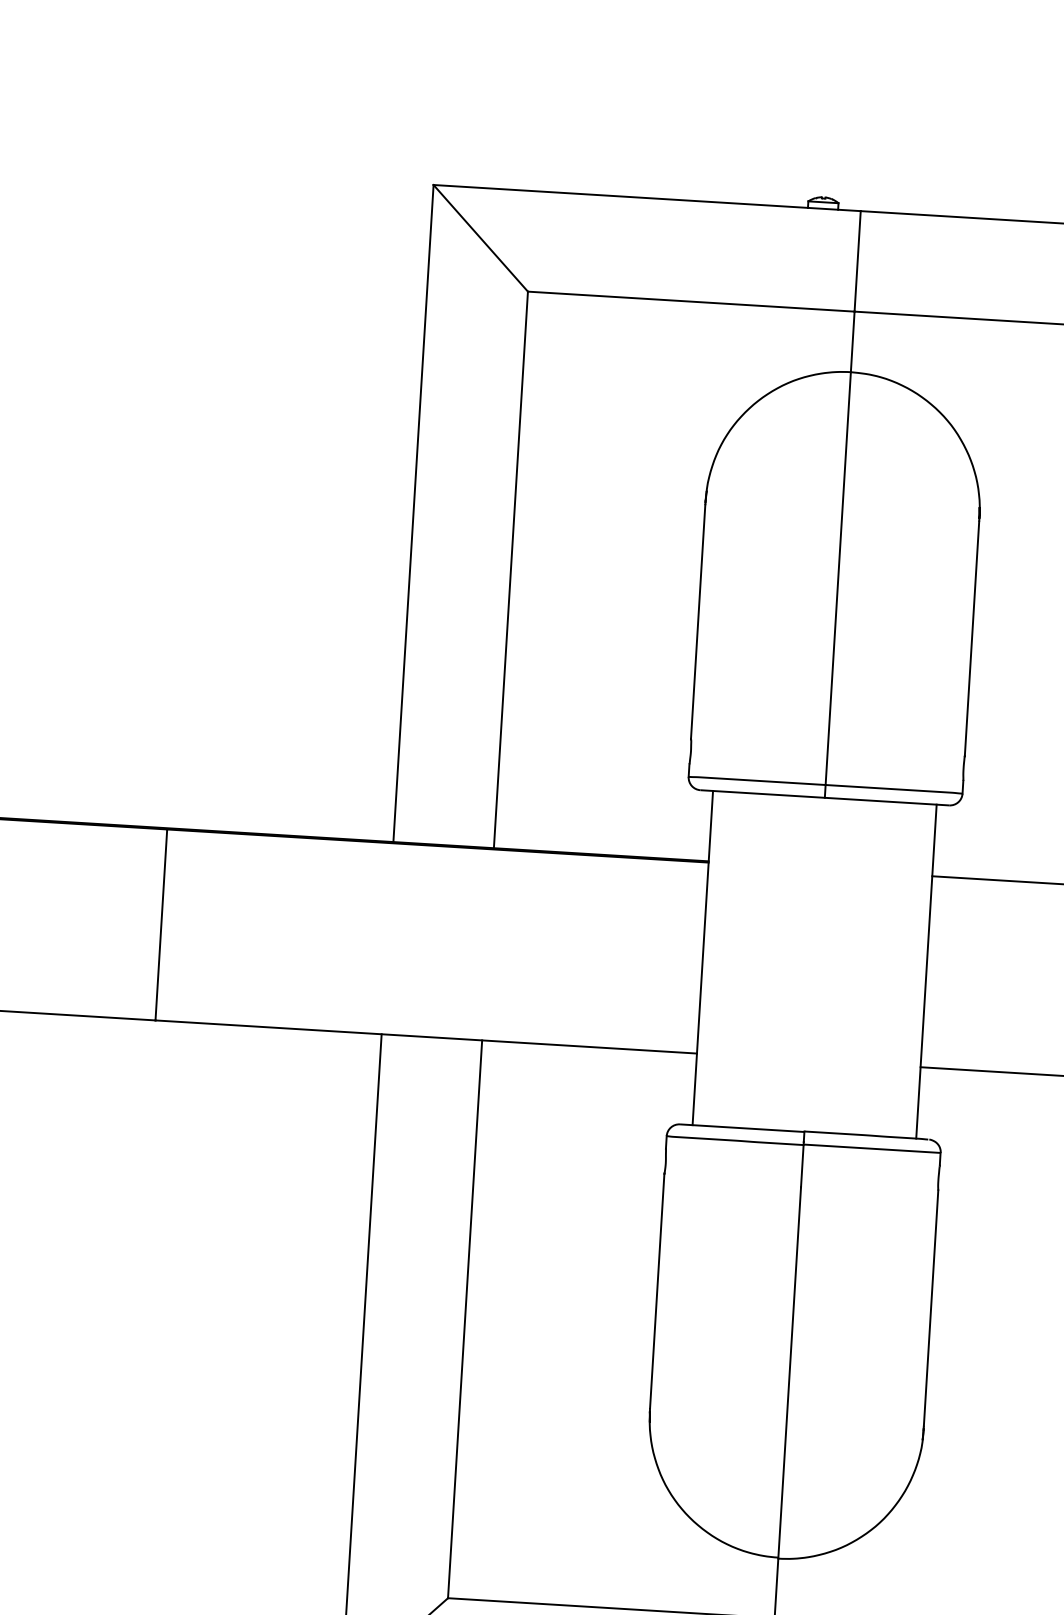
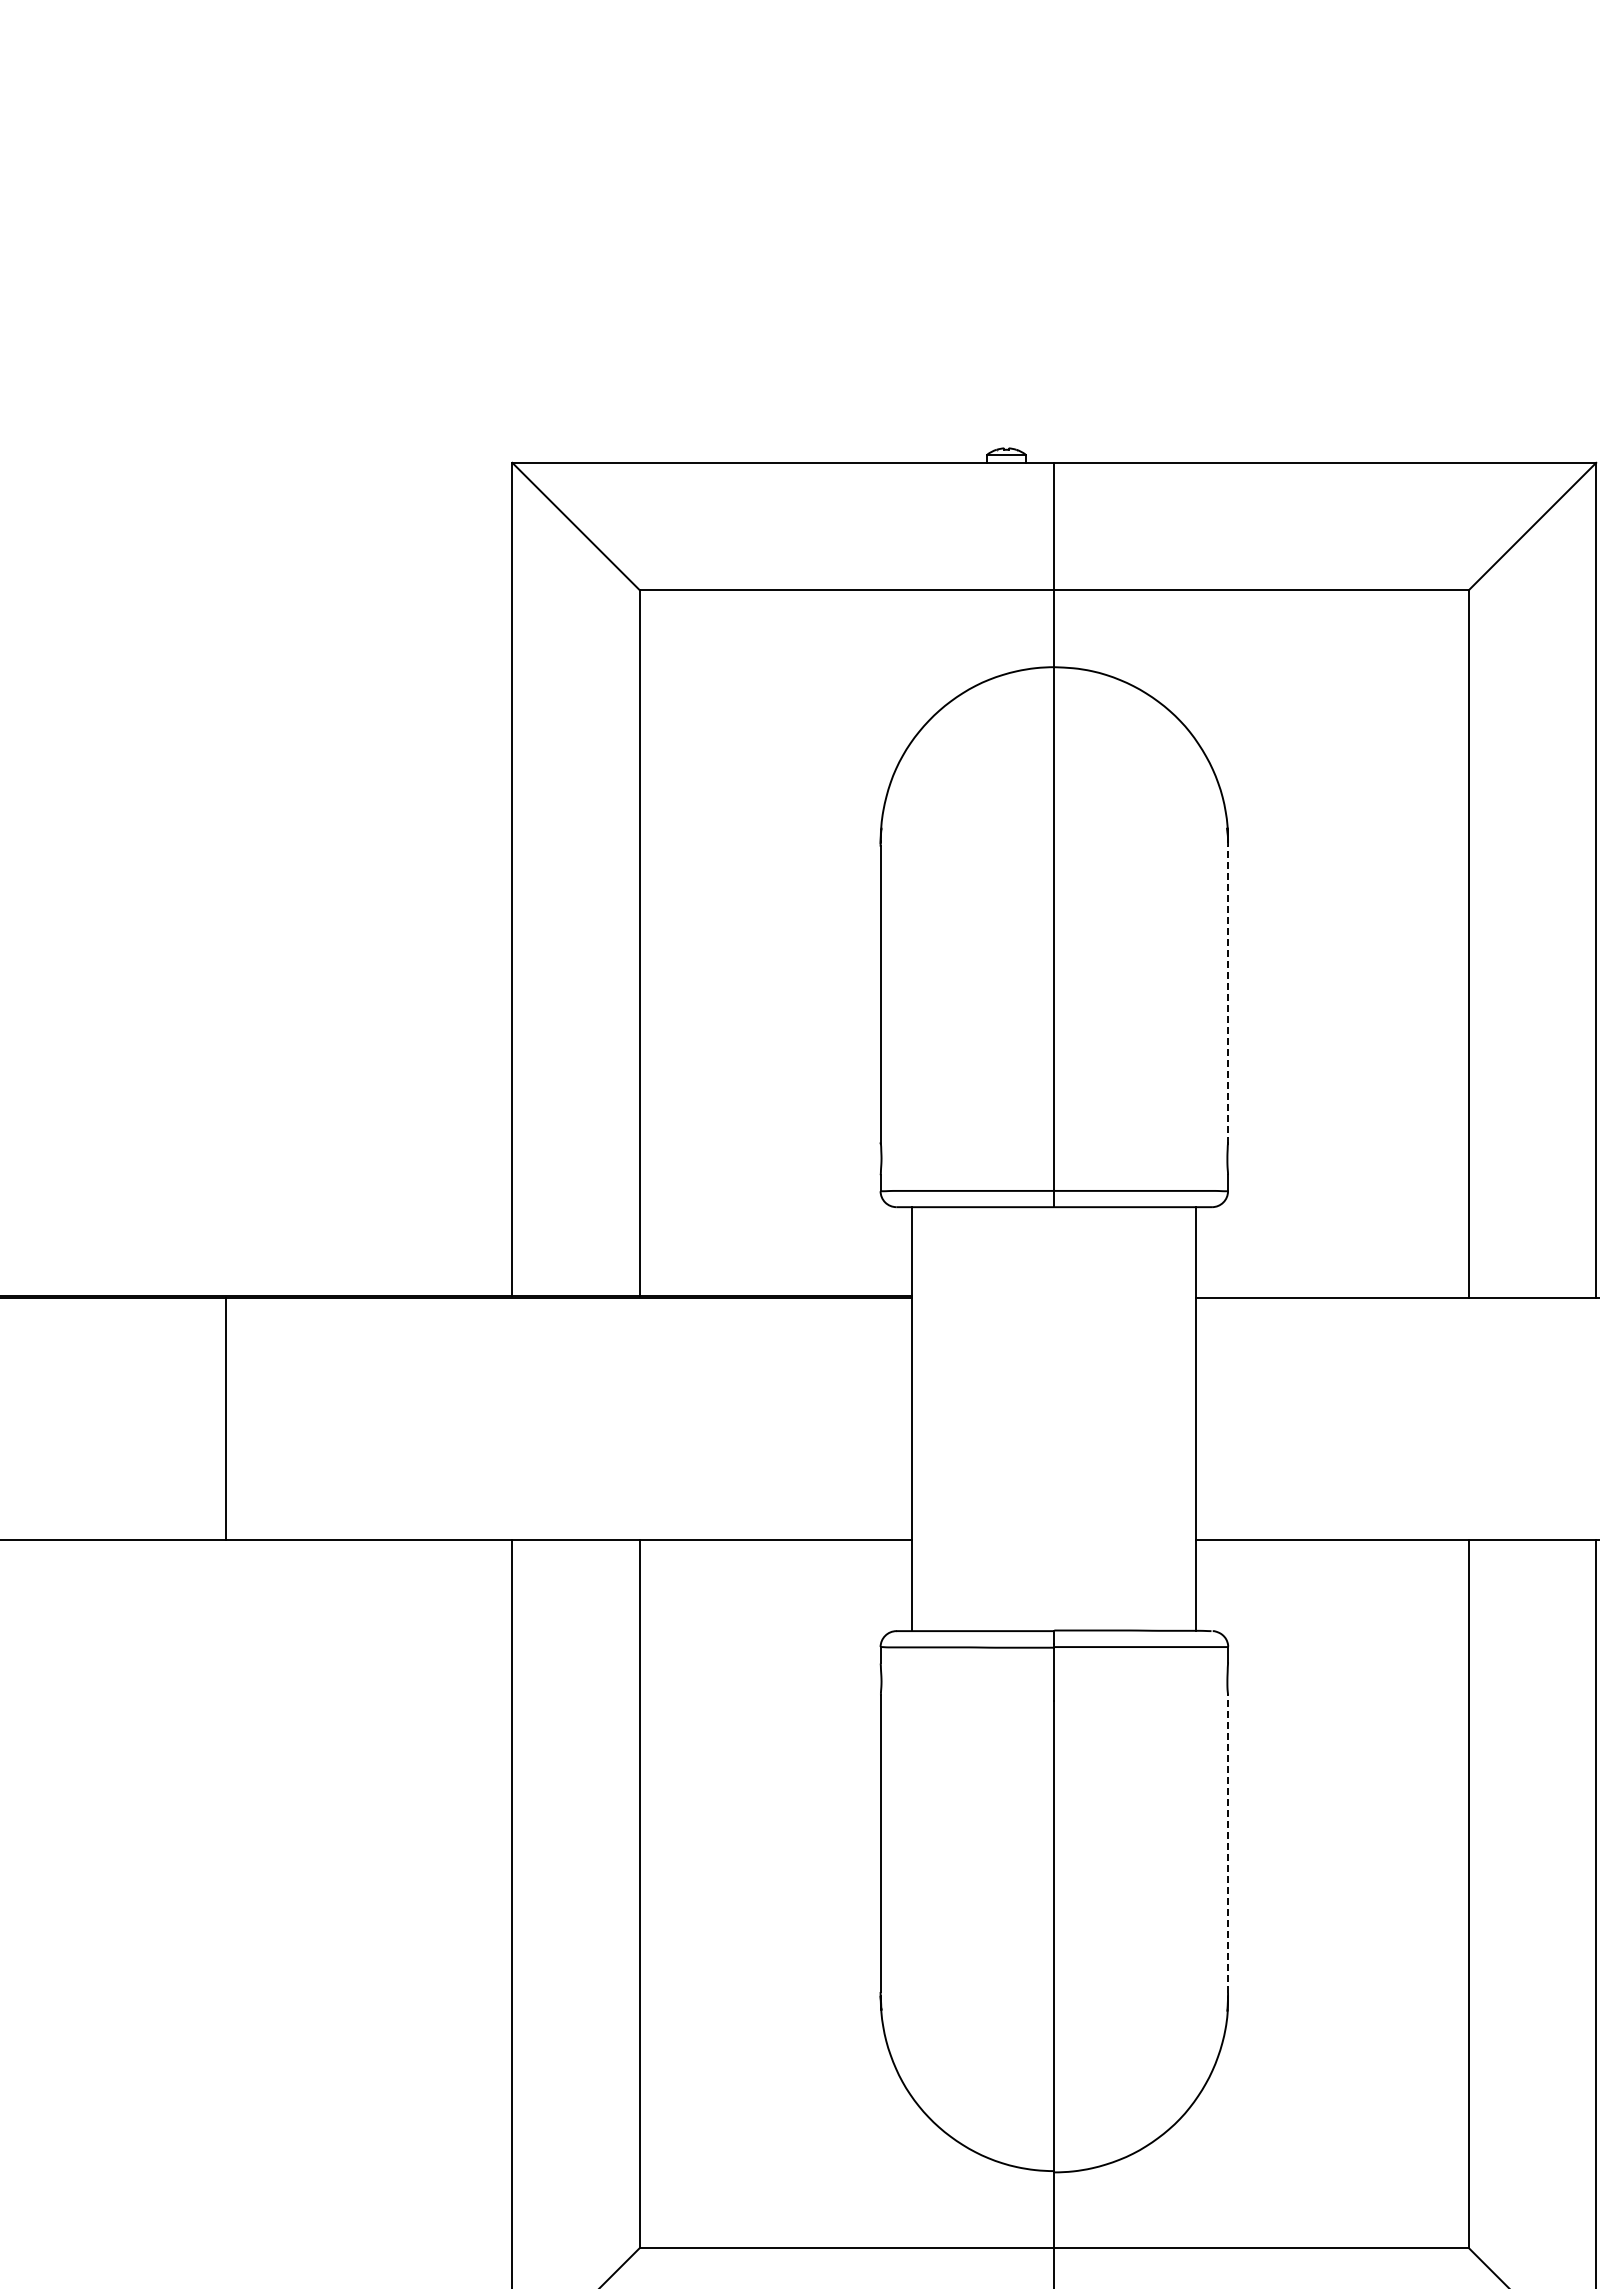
line: (972, 638) -> (1228, 994), solid -> dashed
line: (931, 1307) -> (1228, 1843), solid -> dashed

